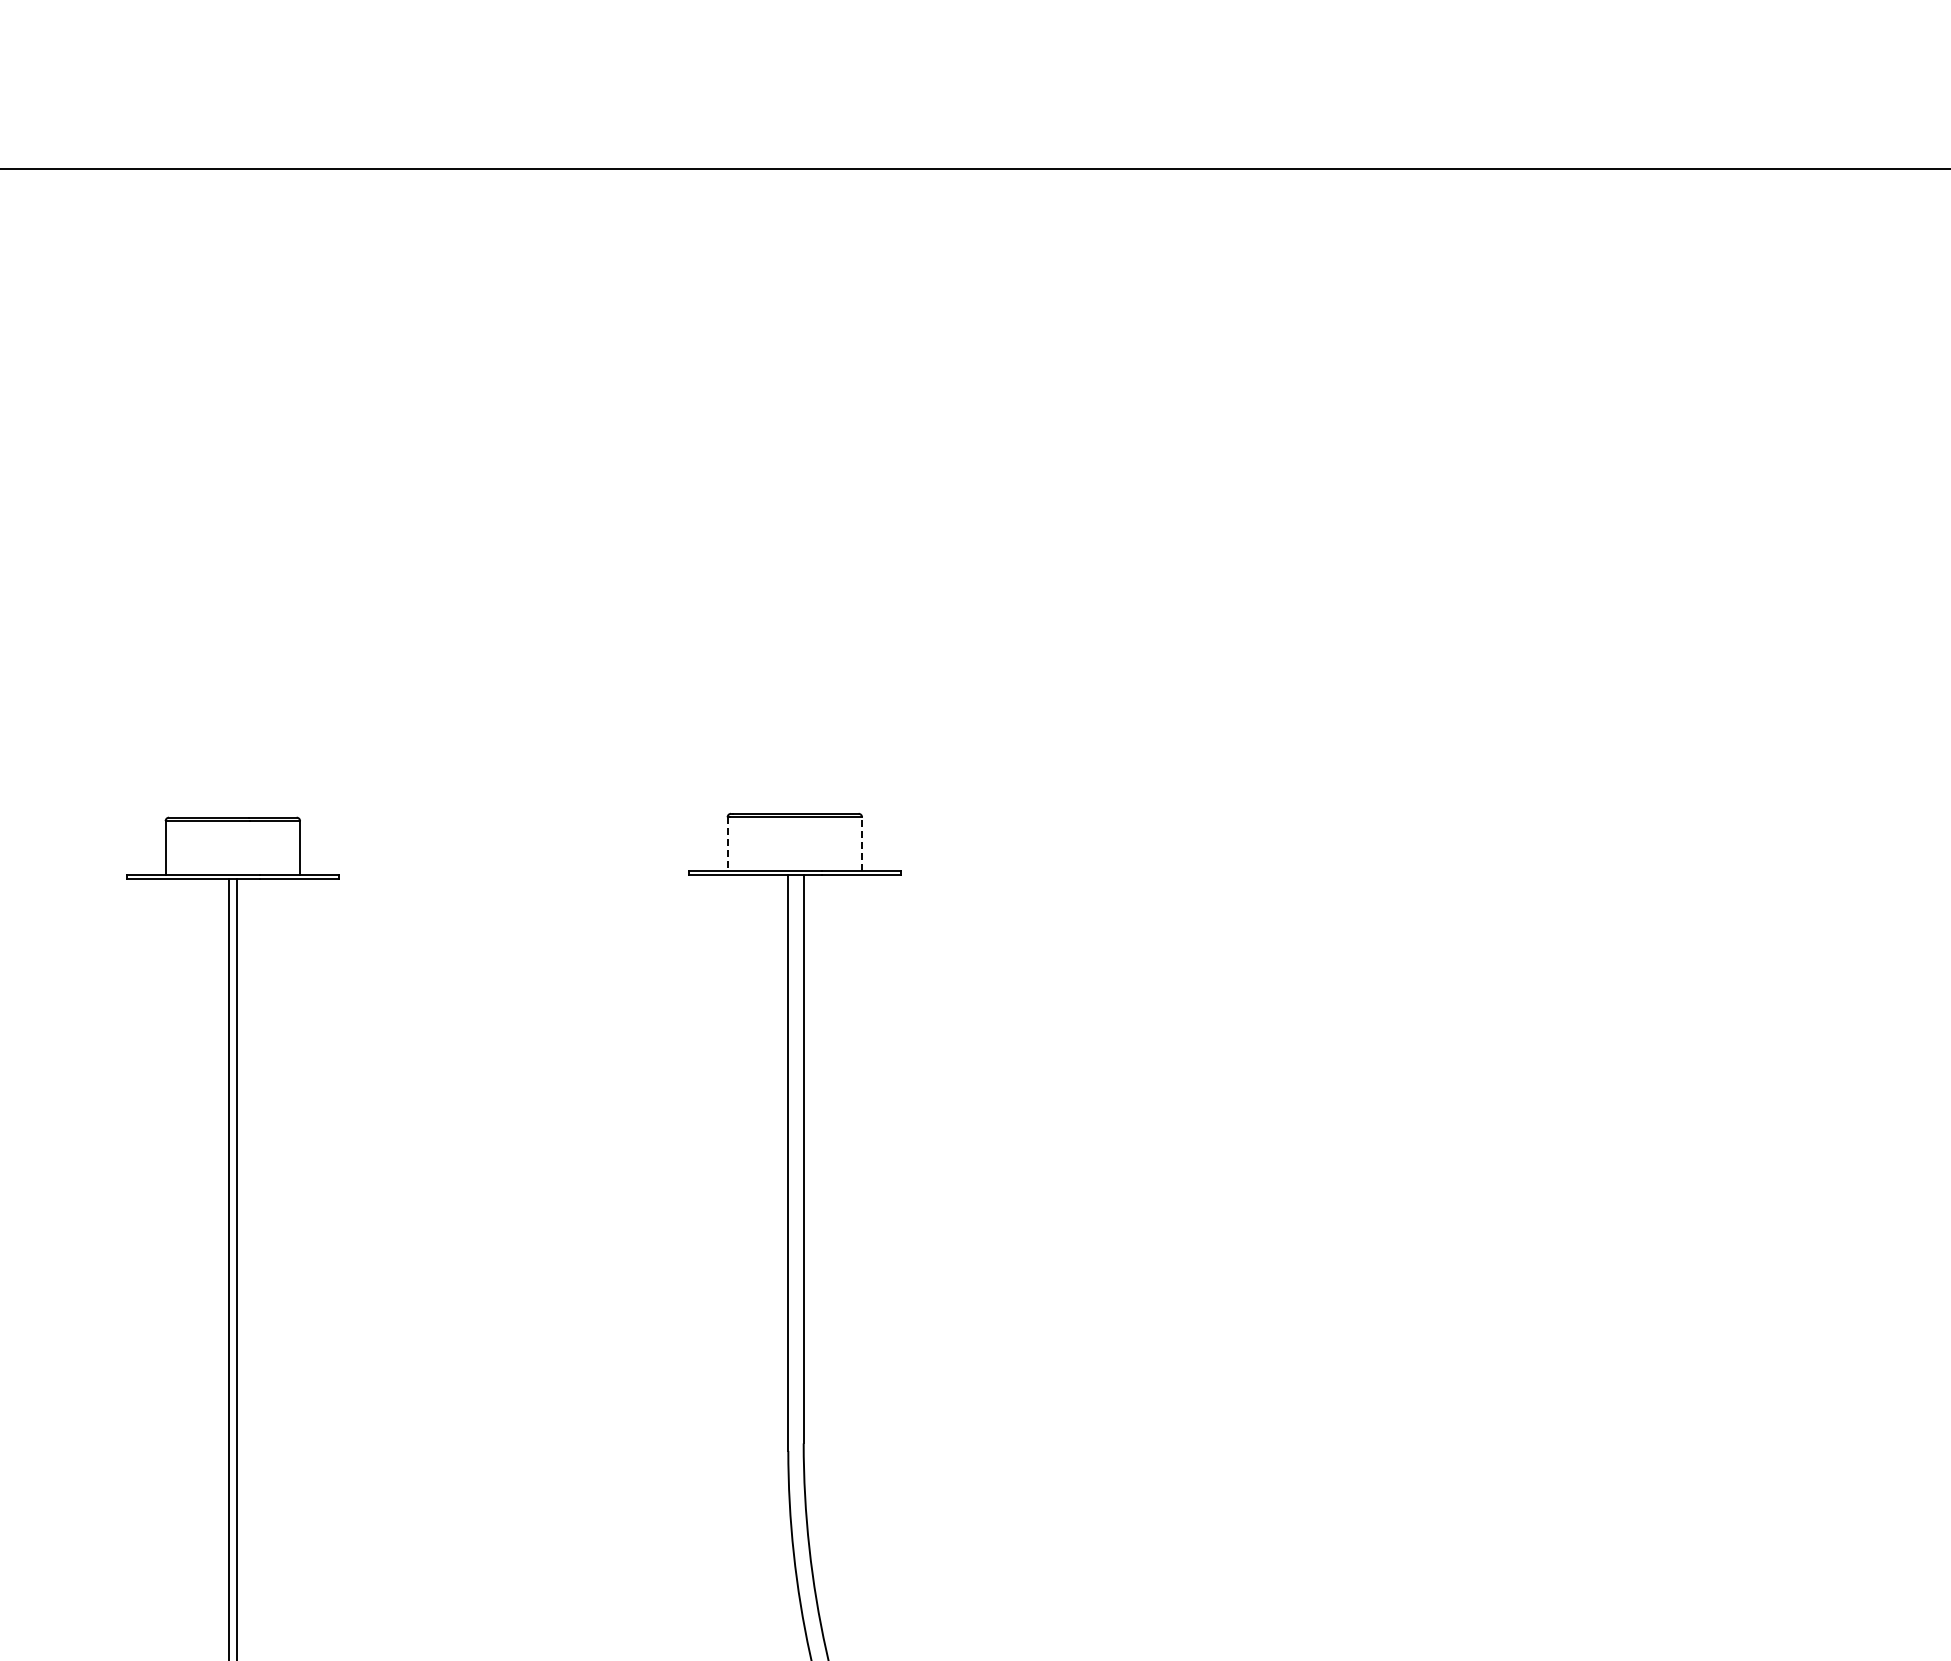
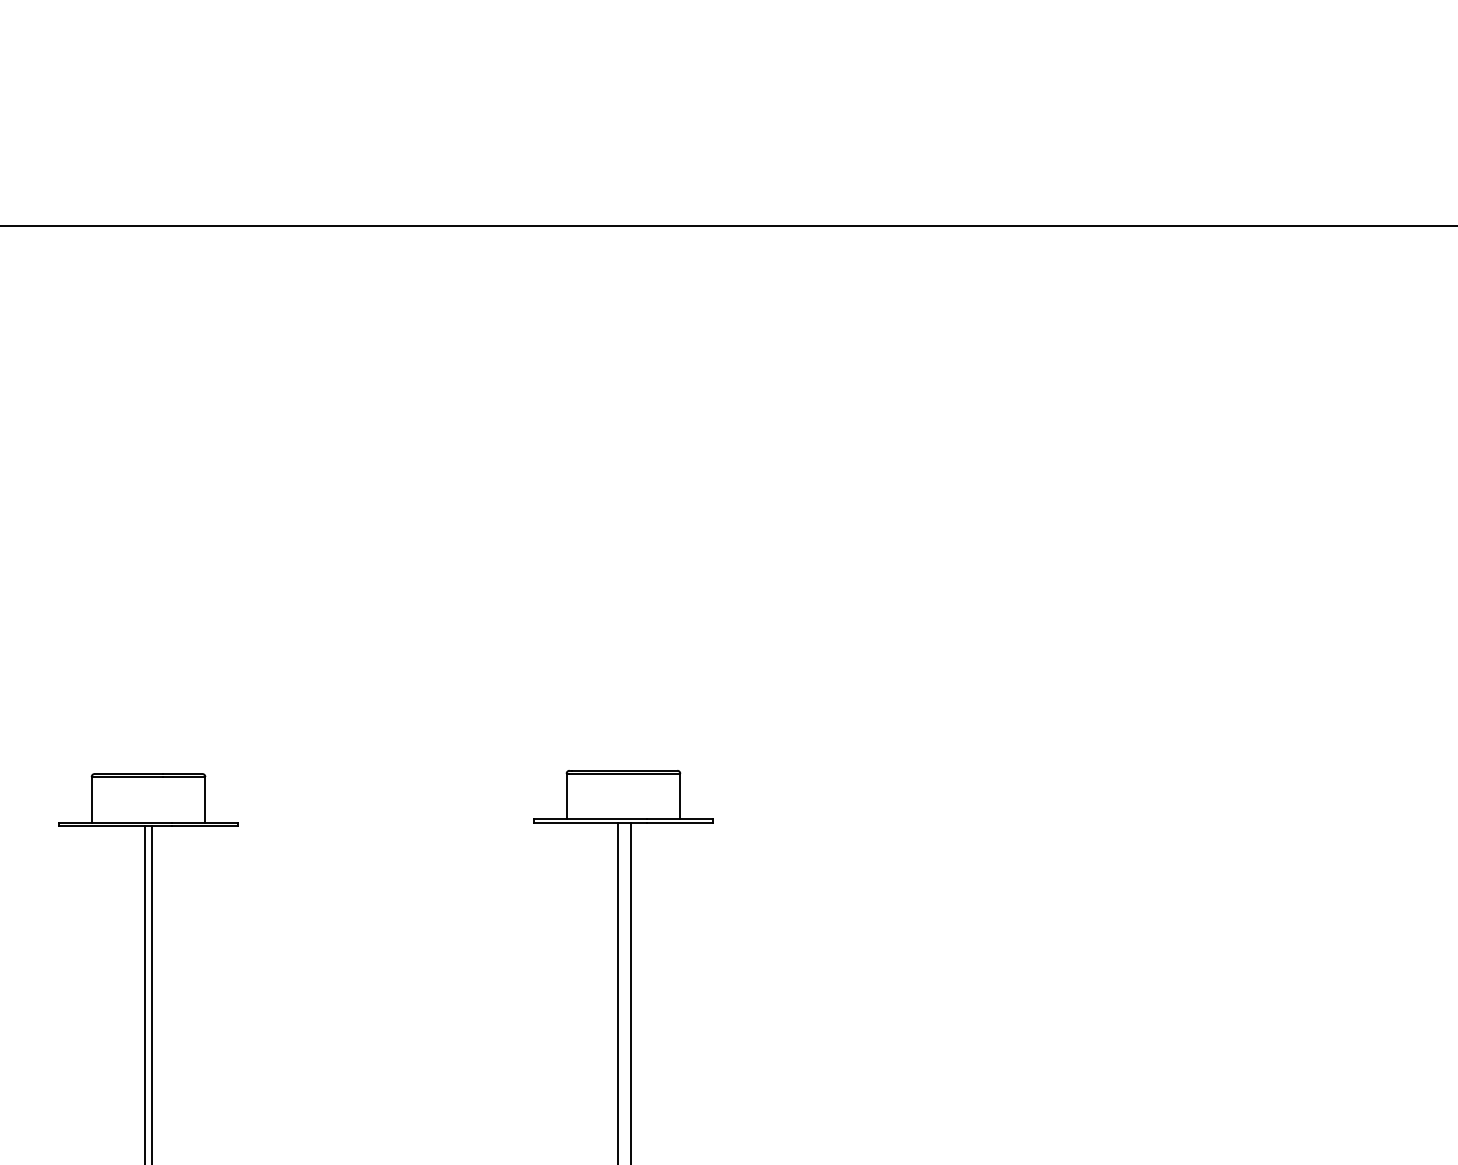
line: (862, 843) -> (680, 795), dashed -> solid
line: (727, 844) -> (566, 796), dashed -> solid

